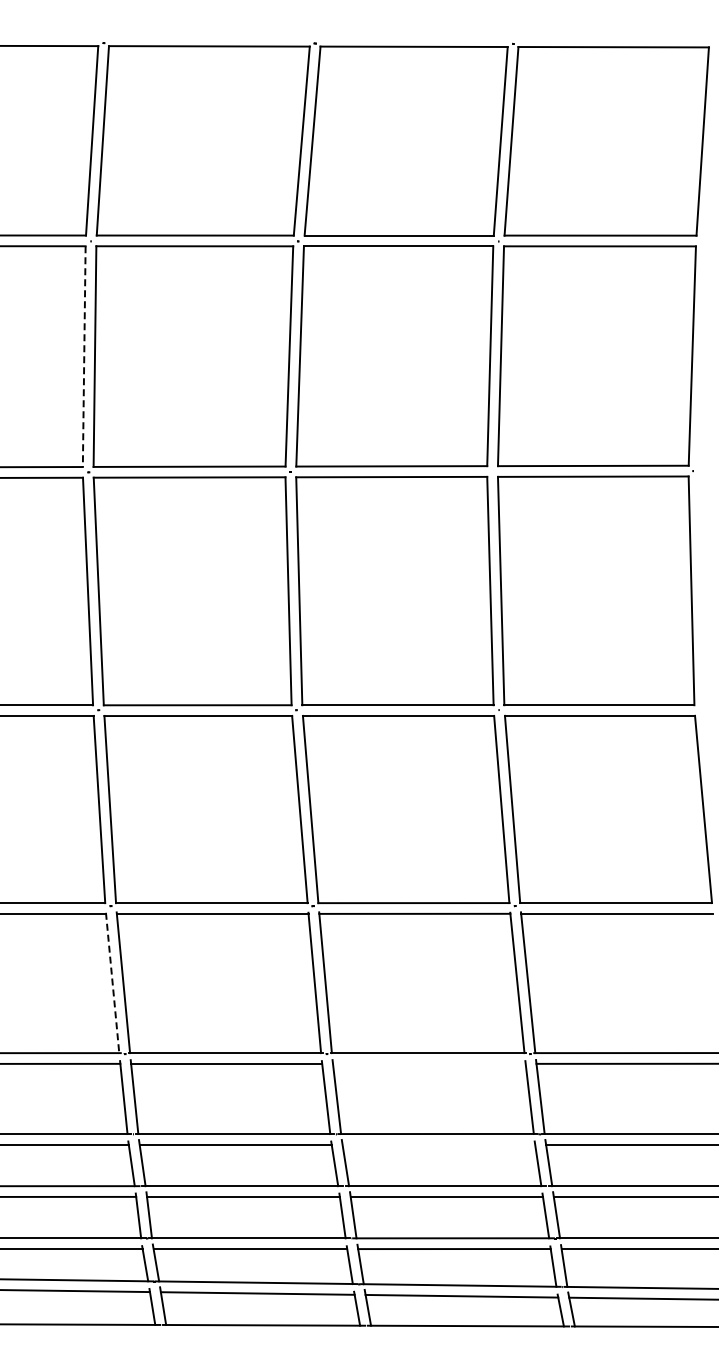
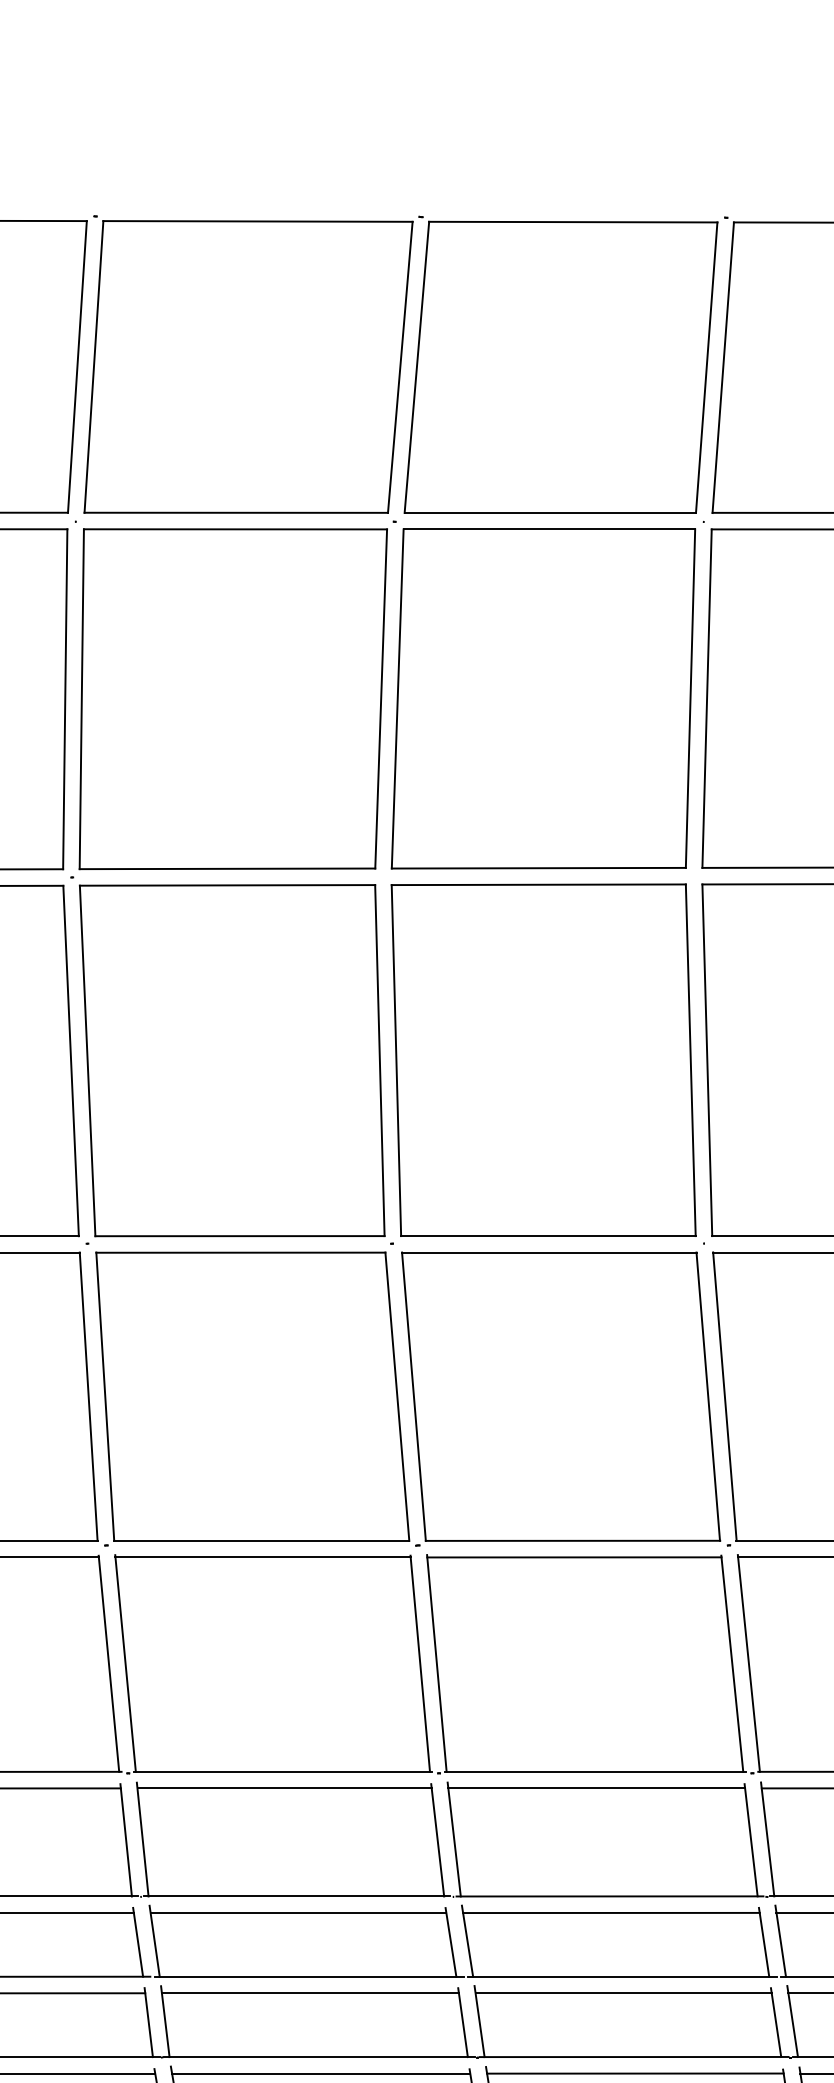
line: (84, 357) -> (65, 700), dashed -> solid
line: (112, 983) -> (108, 1664), dashed -> solid
line: (429, 1063) -> (596, 1787), added
line: (438, 1144) -> (610, 1912), added

